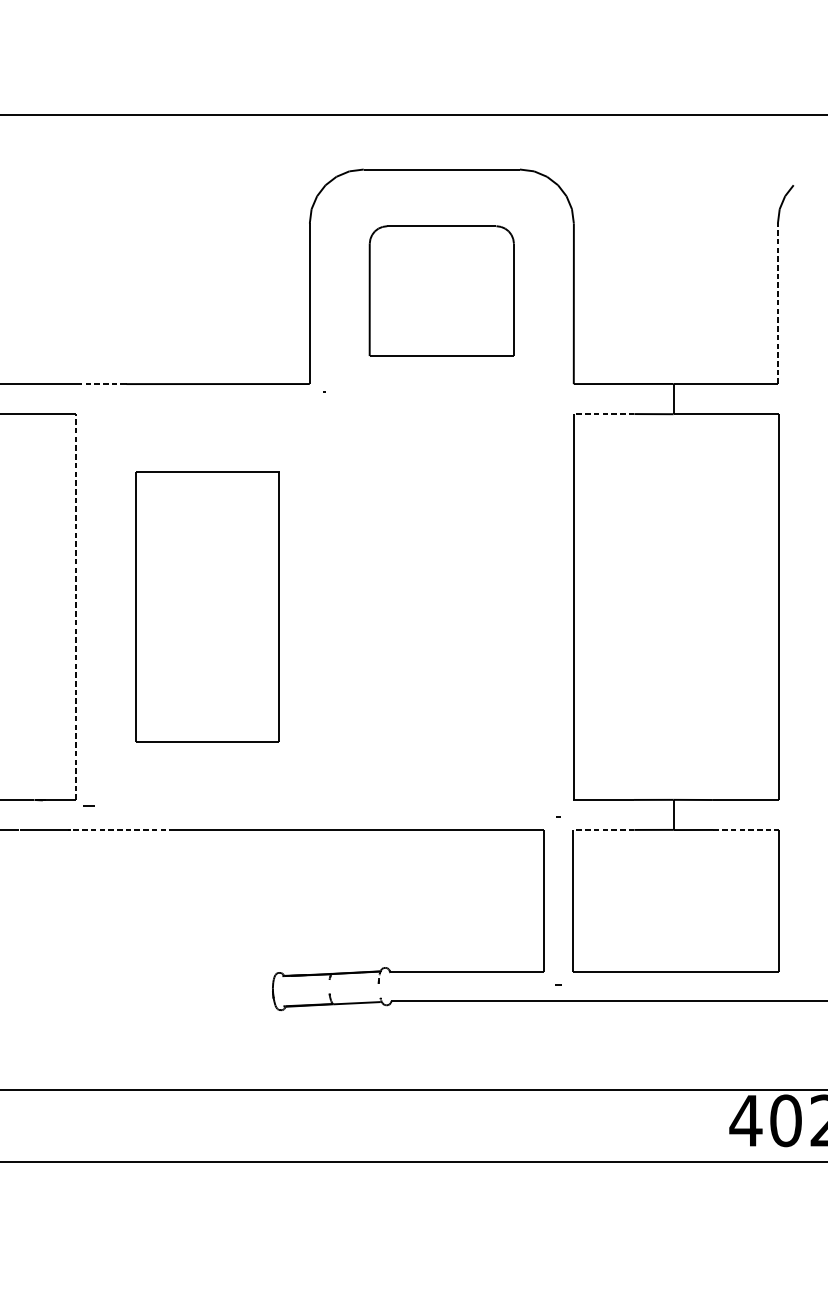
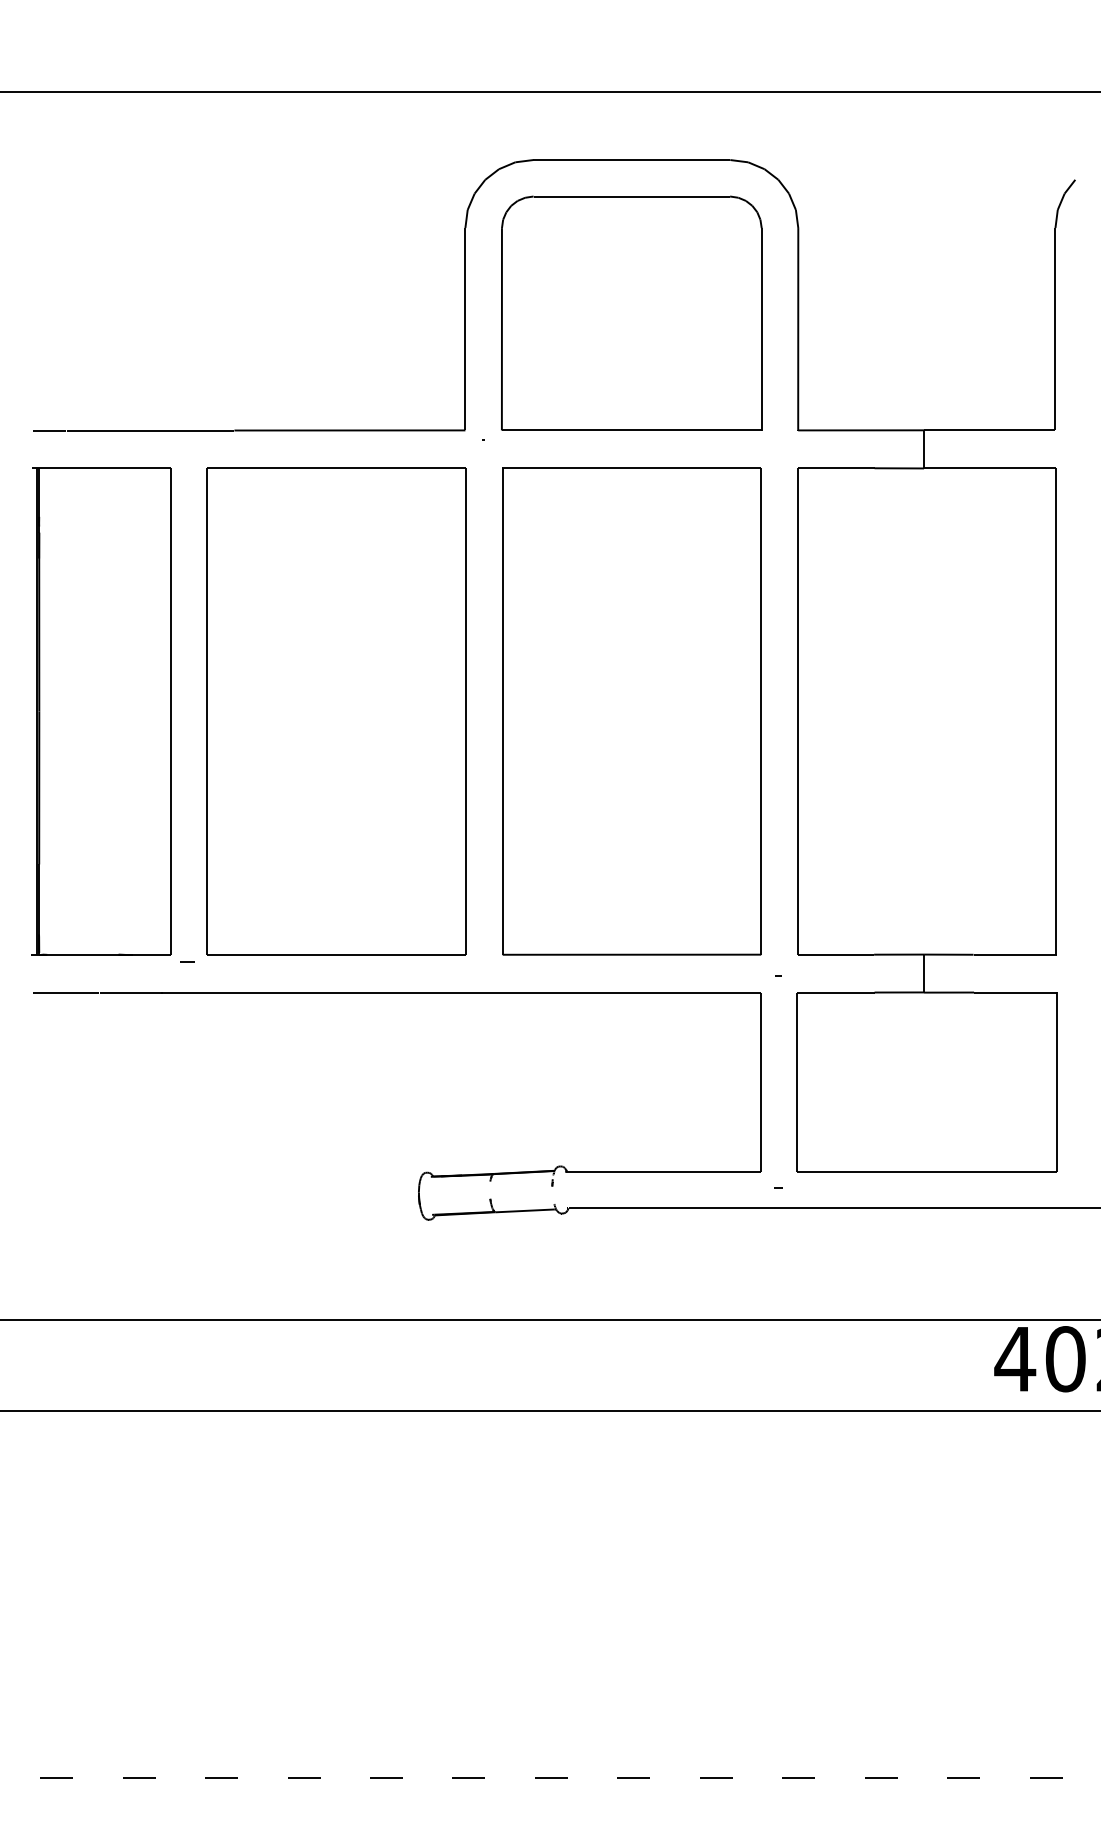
part: (441, 290) -> (631, 312), size x1.43
line: (777, 303) -> (1055, 328), dashed -> solid
line: (102, 384) -> (203, 430), dashed -> solid
line: (603, 414) -> (835, 468), dashed -> solid
line: (75, 607) -> (170, 711), dashed -> solid
part: (207, 607) -> (336, 711), size x1.43
part: (441, 607) -> (631, 711), added
line: (122, 829) -> (229, 992), dashed -> solid
line: (603, 829) -> (835, 992), dashed -> solid
line: (746, 829) -> (1015, 992), dashed -> solid

